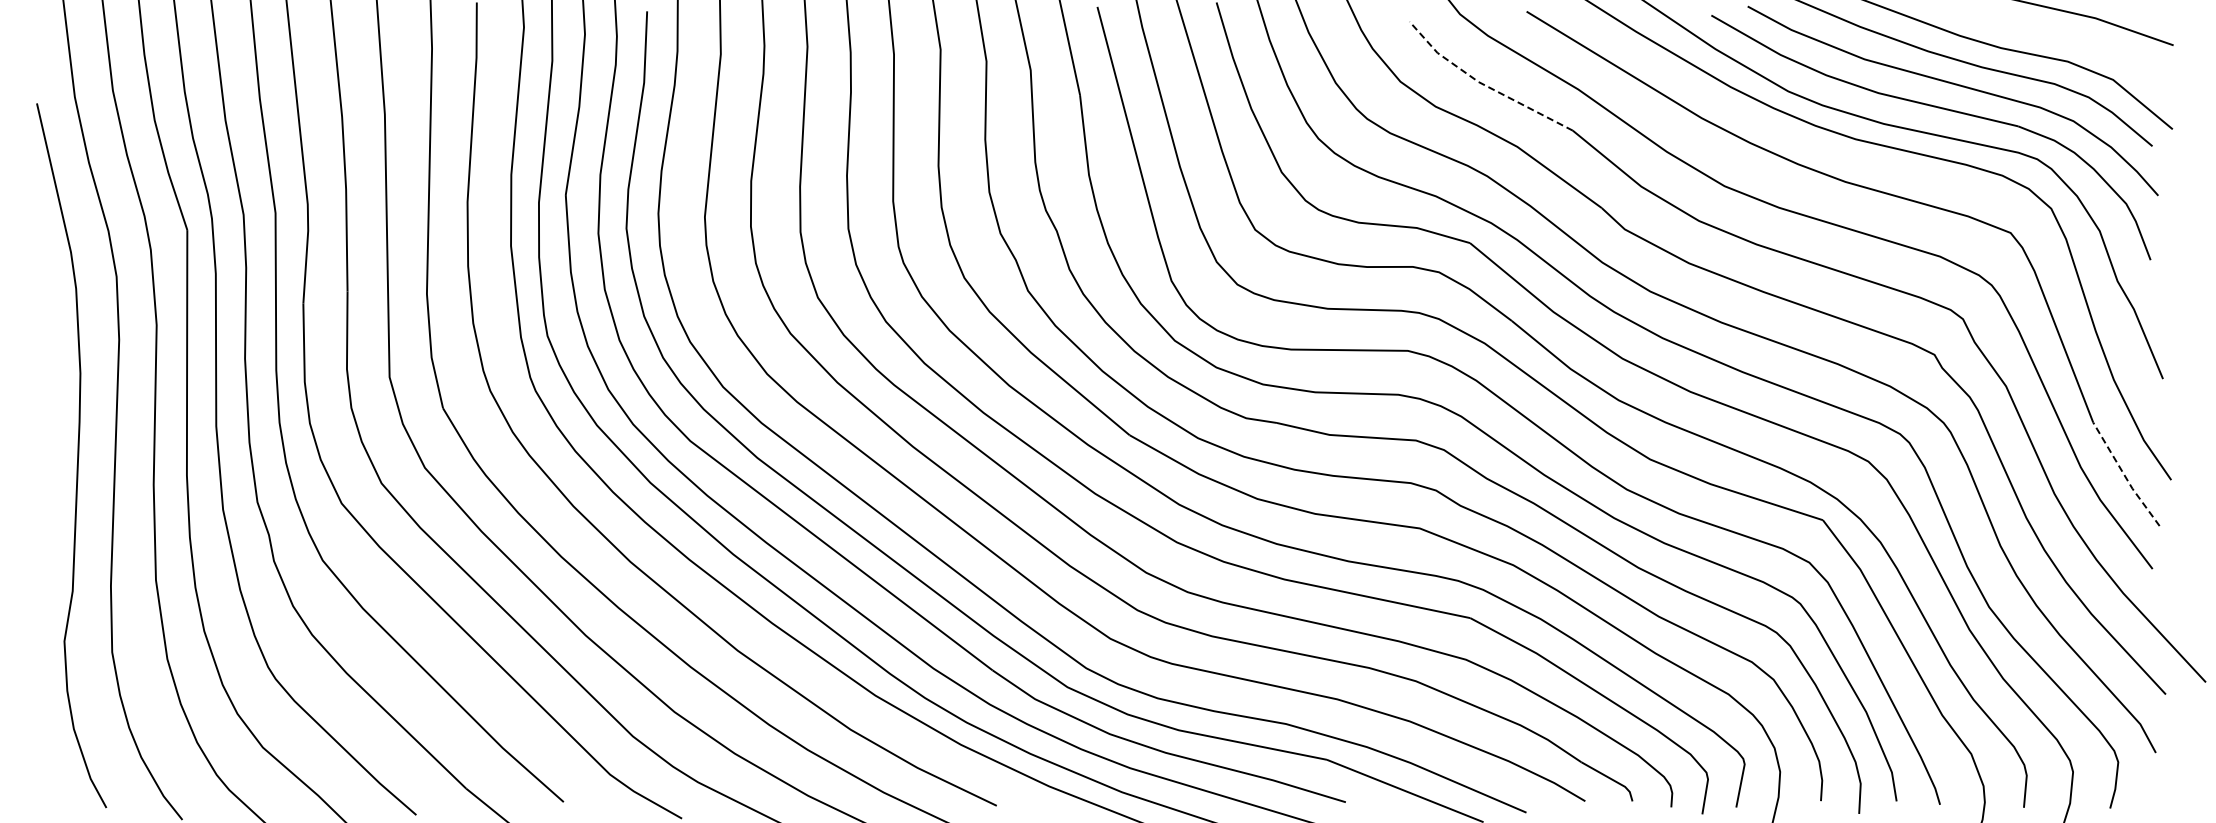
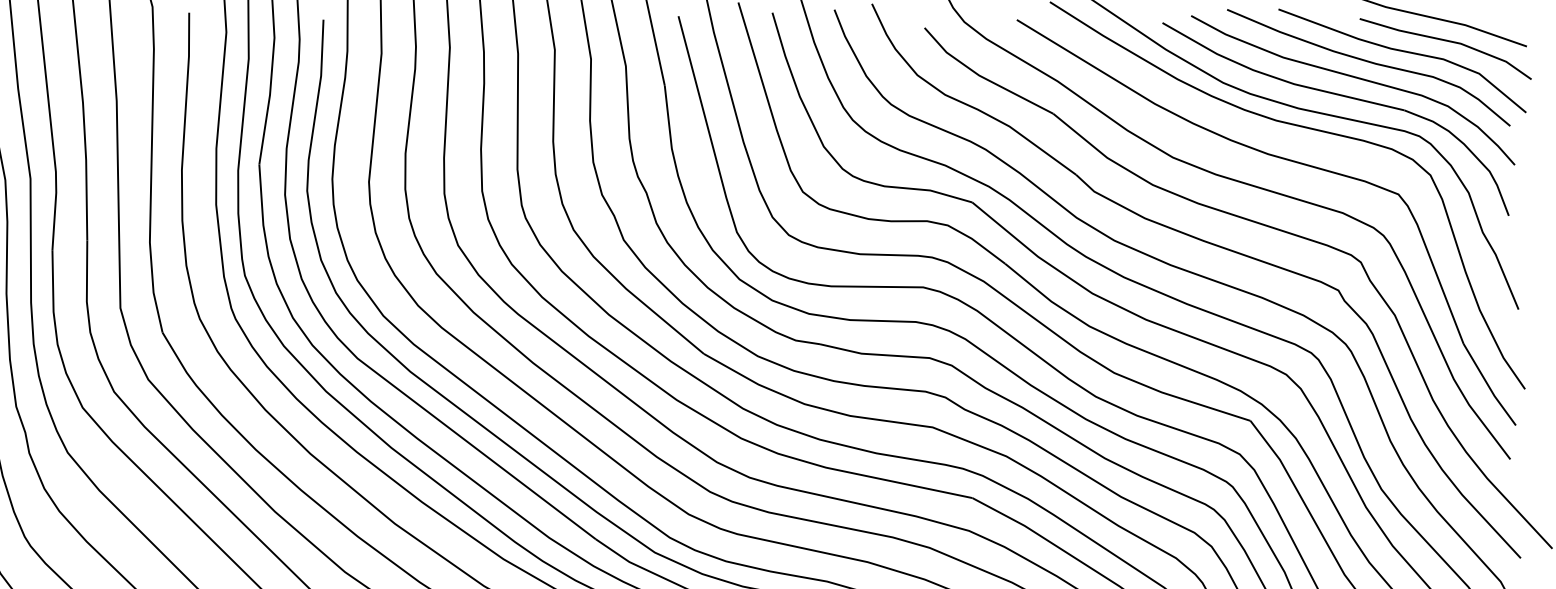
line: (2073, 39) -> (1448, 41), added
line: (1483, 84) -> (982, 77), dashed -> solid
line: (2124, 476) -> (1488, 386), dashed -> solid

